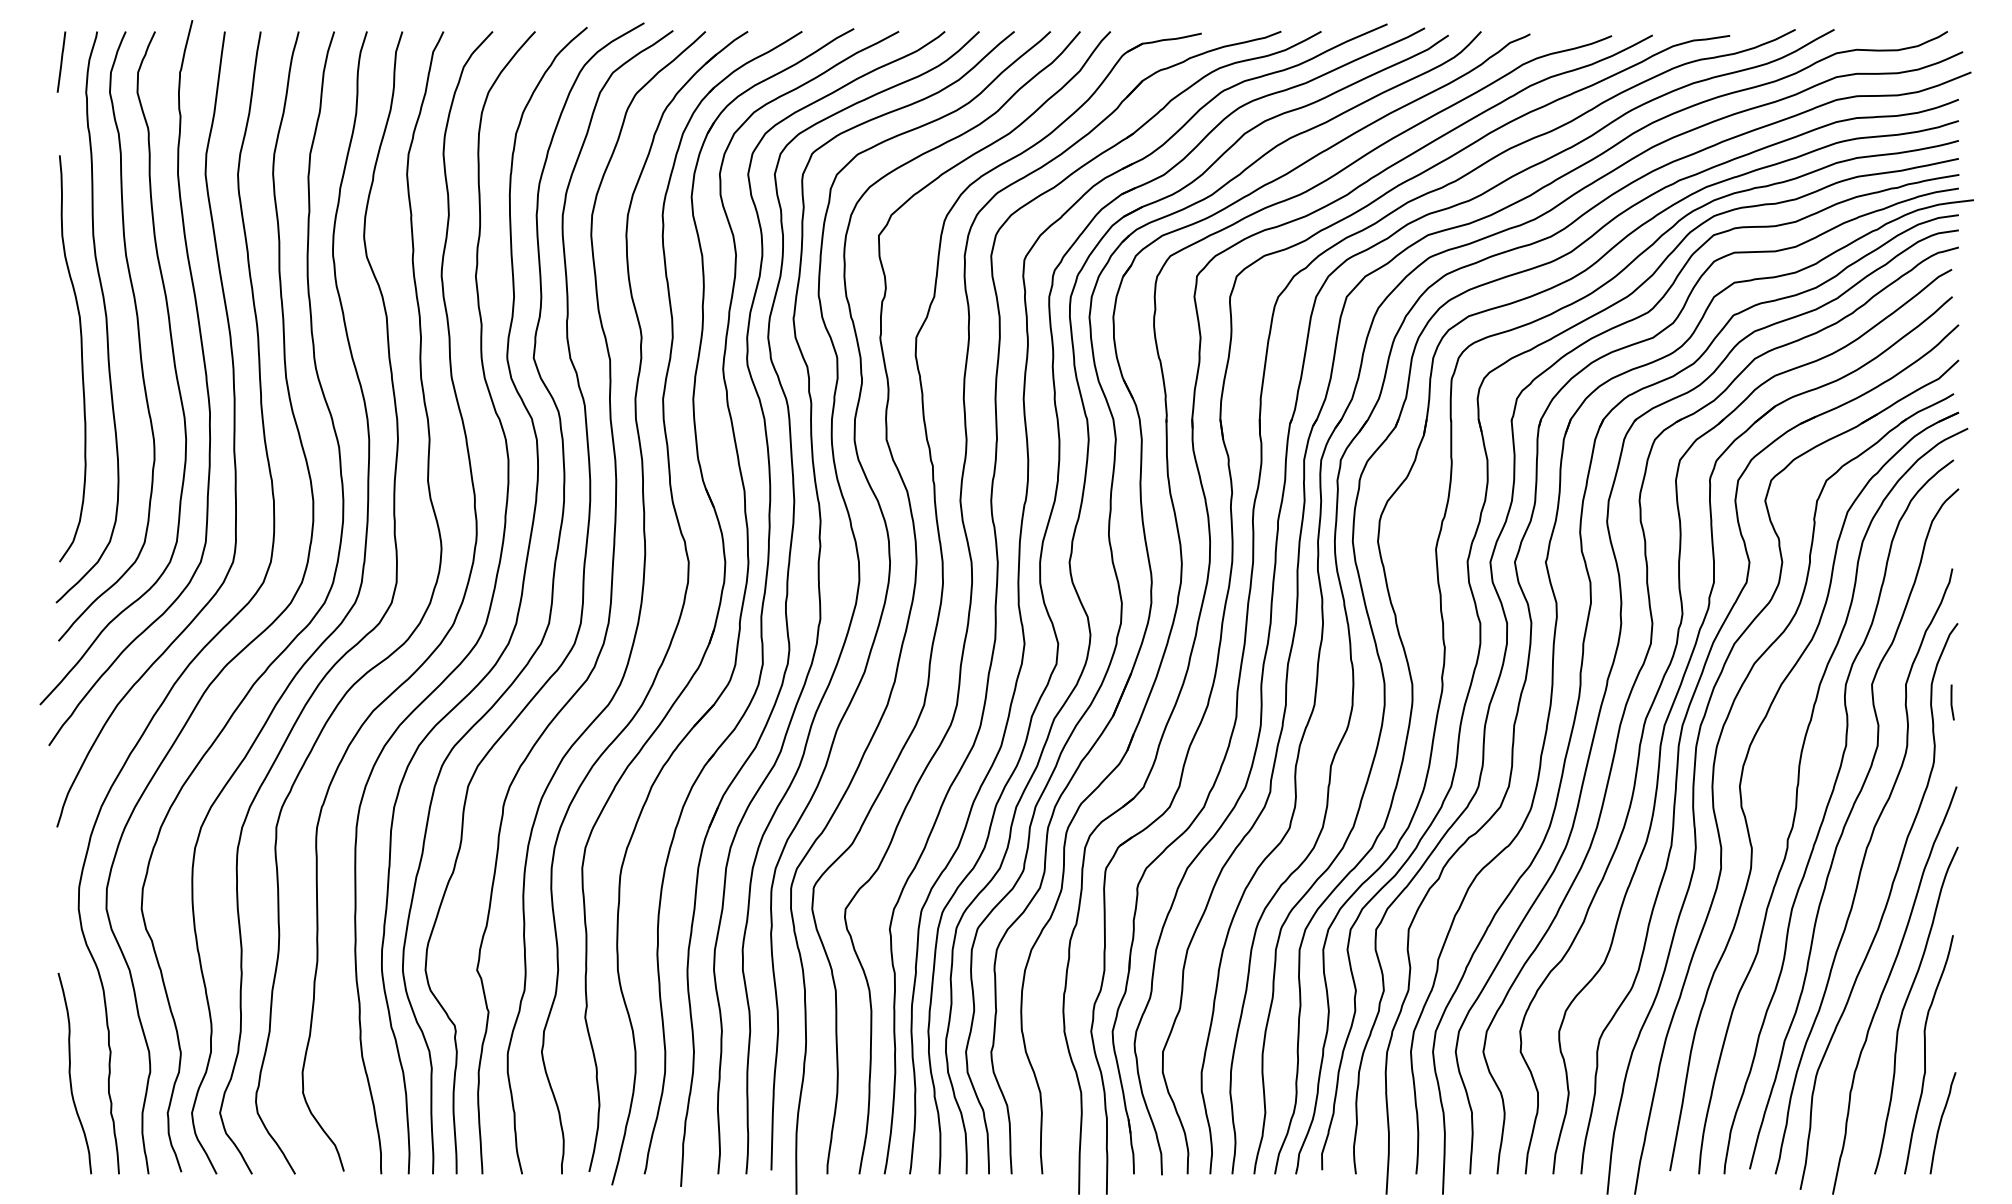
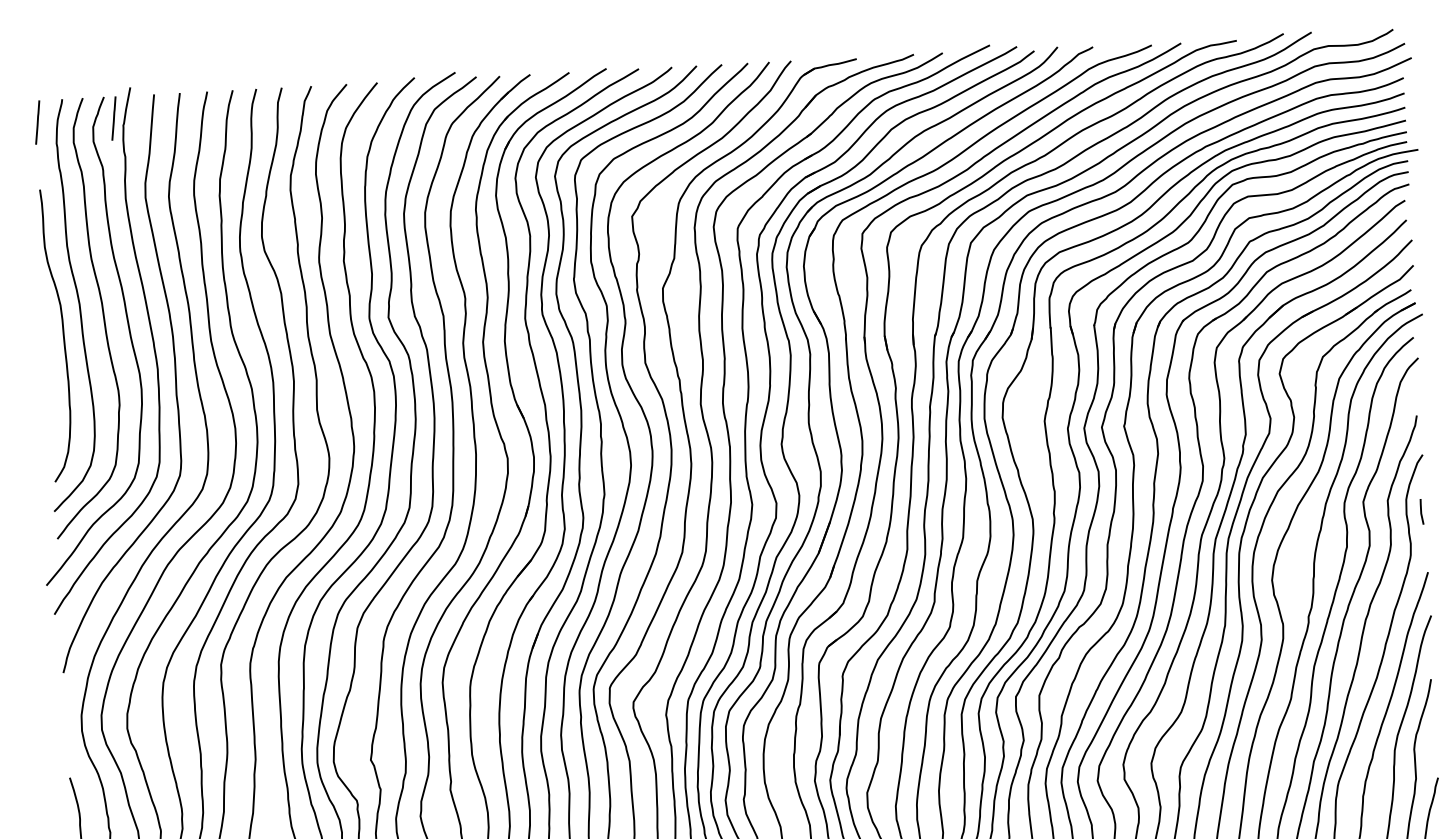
line: (167, 61) -> (113, 118), added

